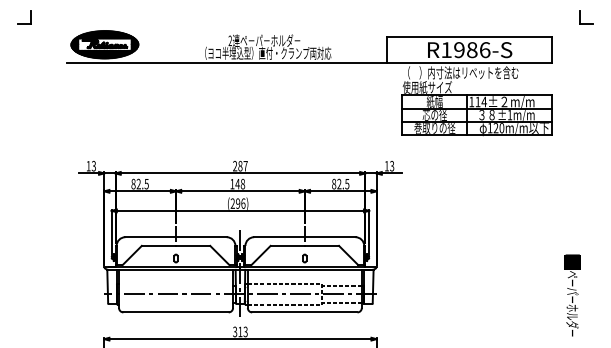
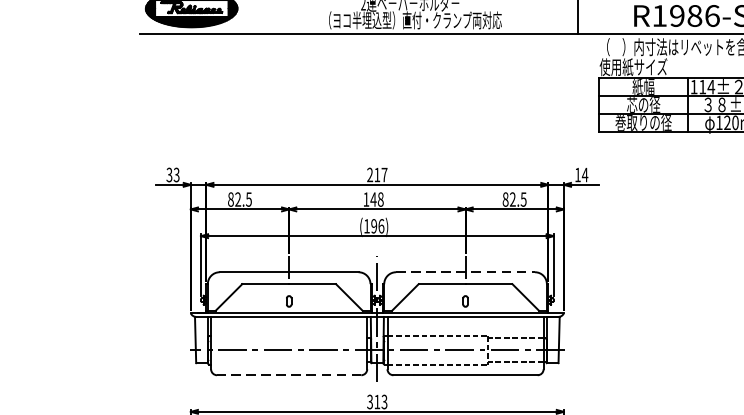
text: (88, 165) -> (169, 174), 13 -> 33
text: (240, 165) -> (377, 174), 287 -> 217
text: (391, 165) -> (584, 174), 13 -> 14
text: (232, 203) -> (366, 226), (296) -> (196)
line: (304, 237) -> (465, 272), solid -> dashed
line: (176, 312) -> (289, 375), solid -> dashed

